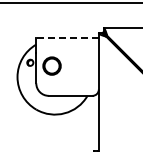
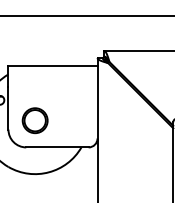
line: (67, 38) -> (52, 65), dashed -> solid
circle: (51, 65) -> (34, 119), moved

